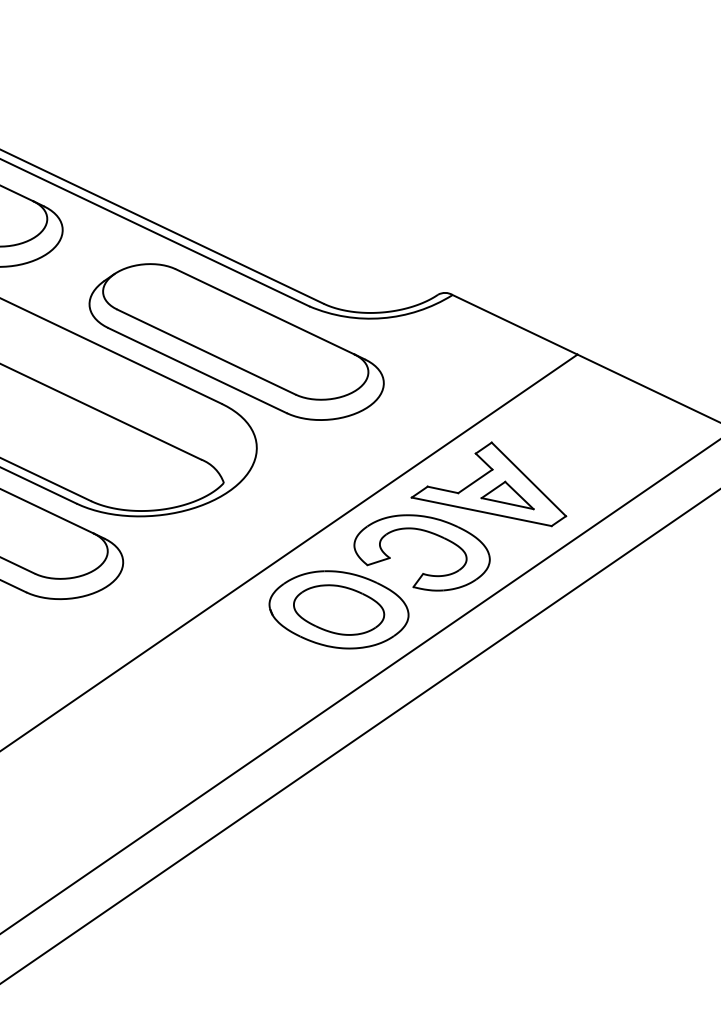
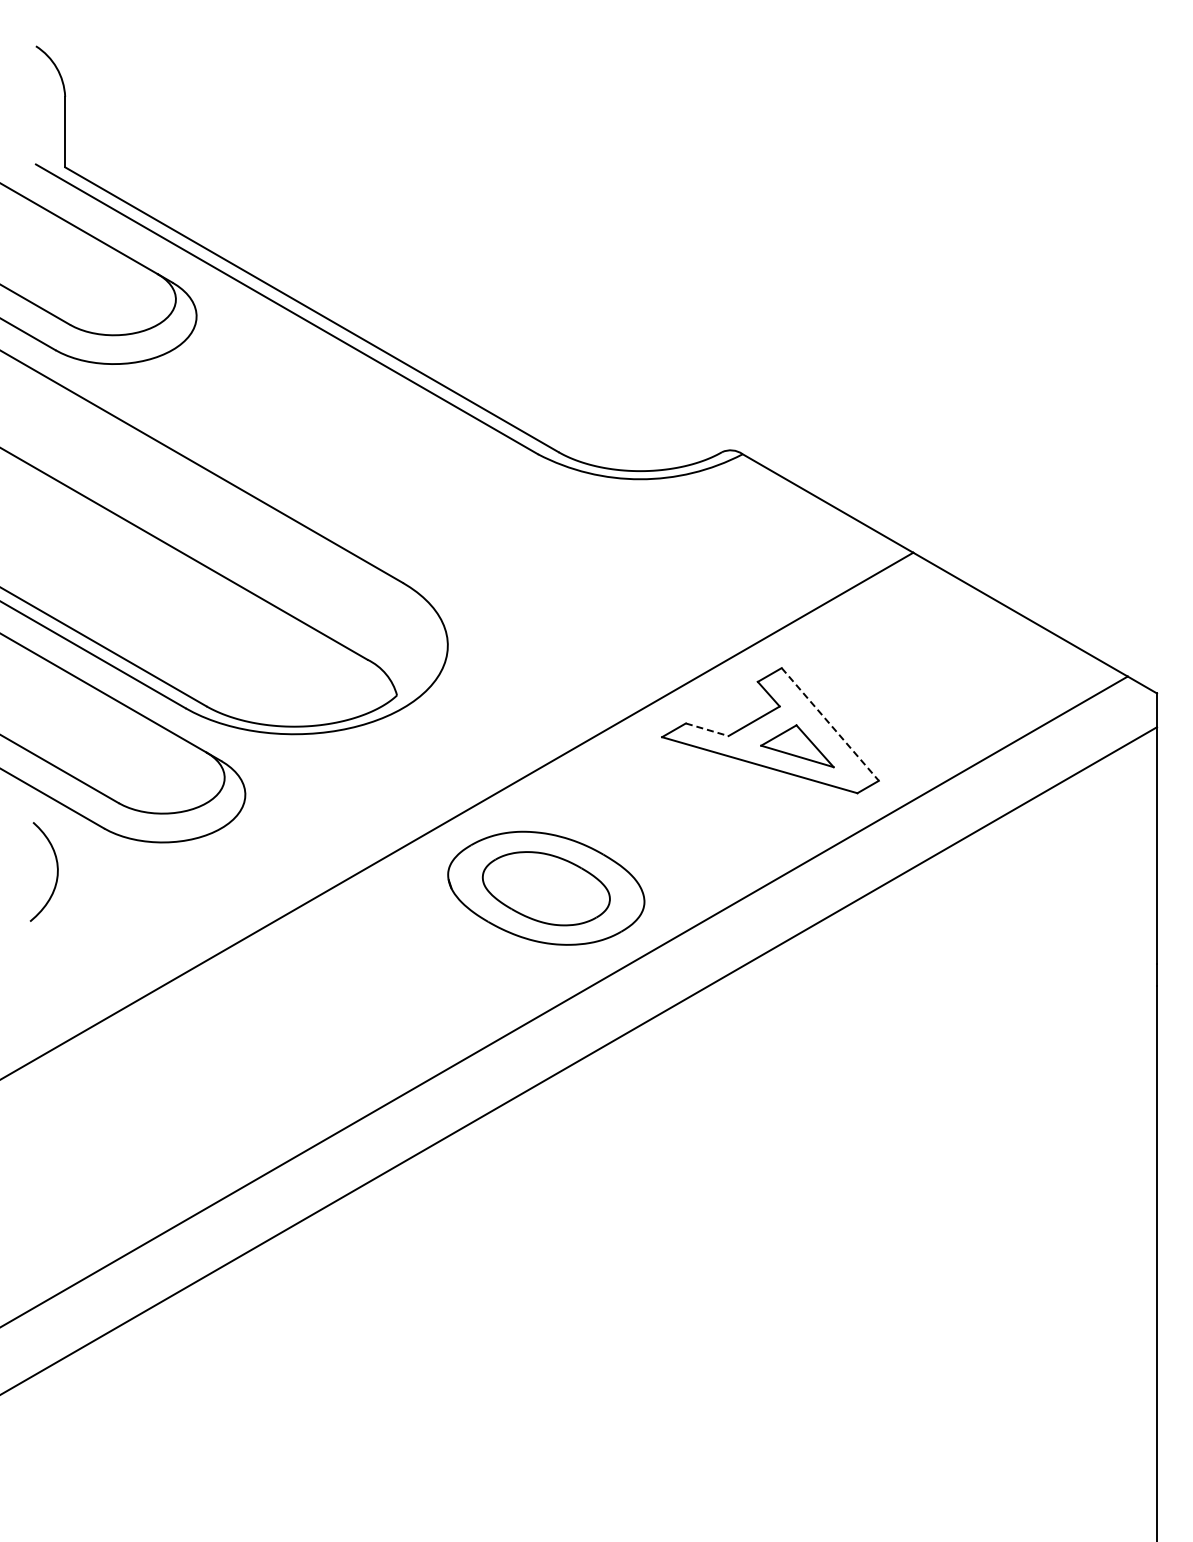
part: (236, 341) -> (430, 496), removed
line: (529, 479) -> (830, 724), solid -> dashed
line: (443, 489) -> (707, 729), solid -> dashed
part: (422, 573) -> (669, 845), removed

